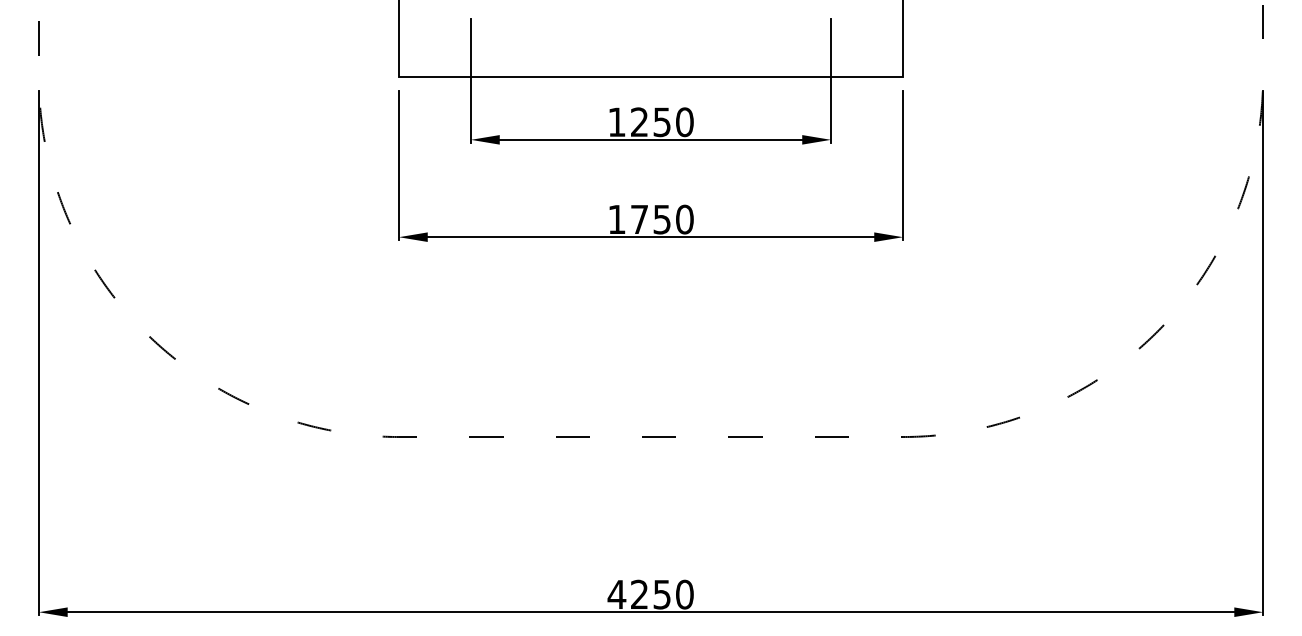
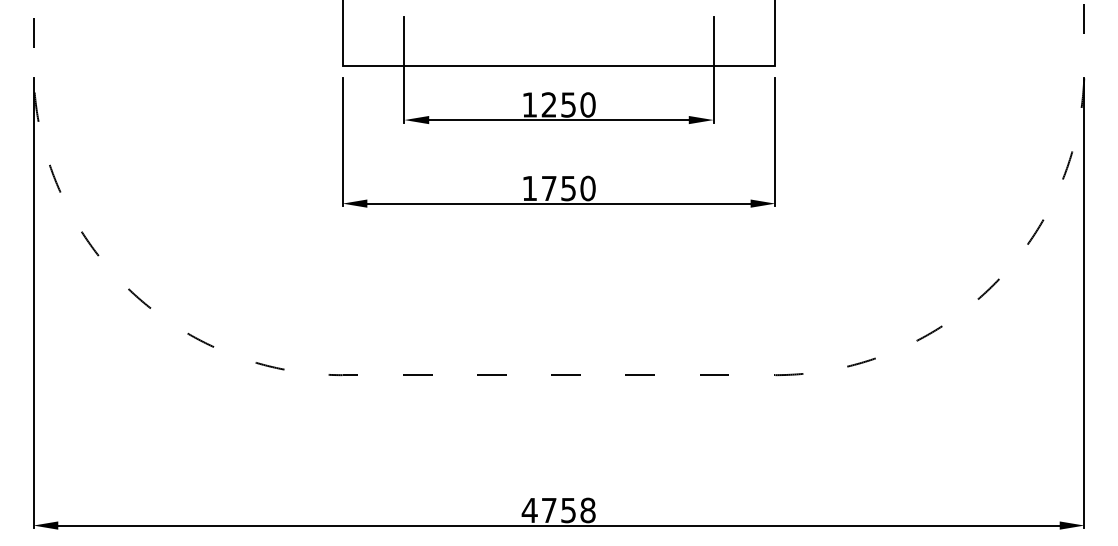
text: (662, 593) -> (568, 509), 4250 -> 4758

